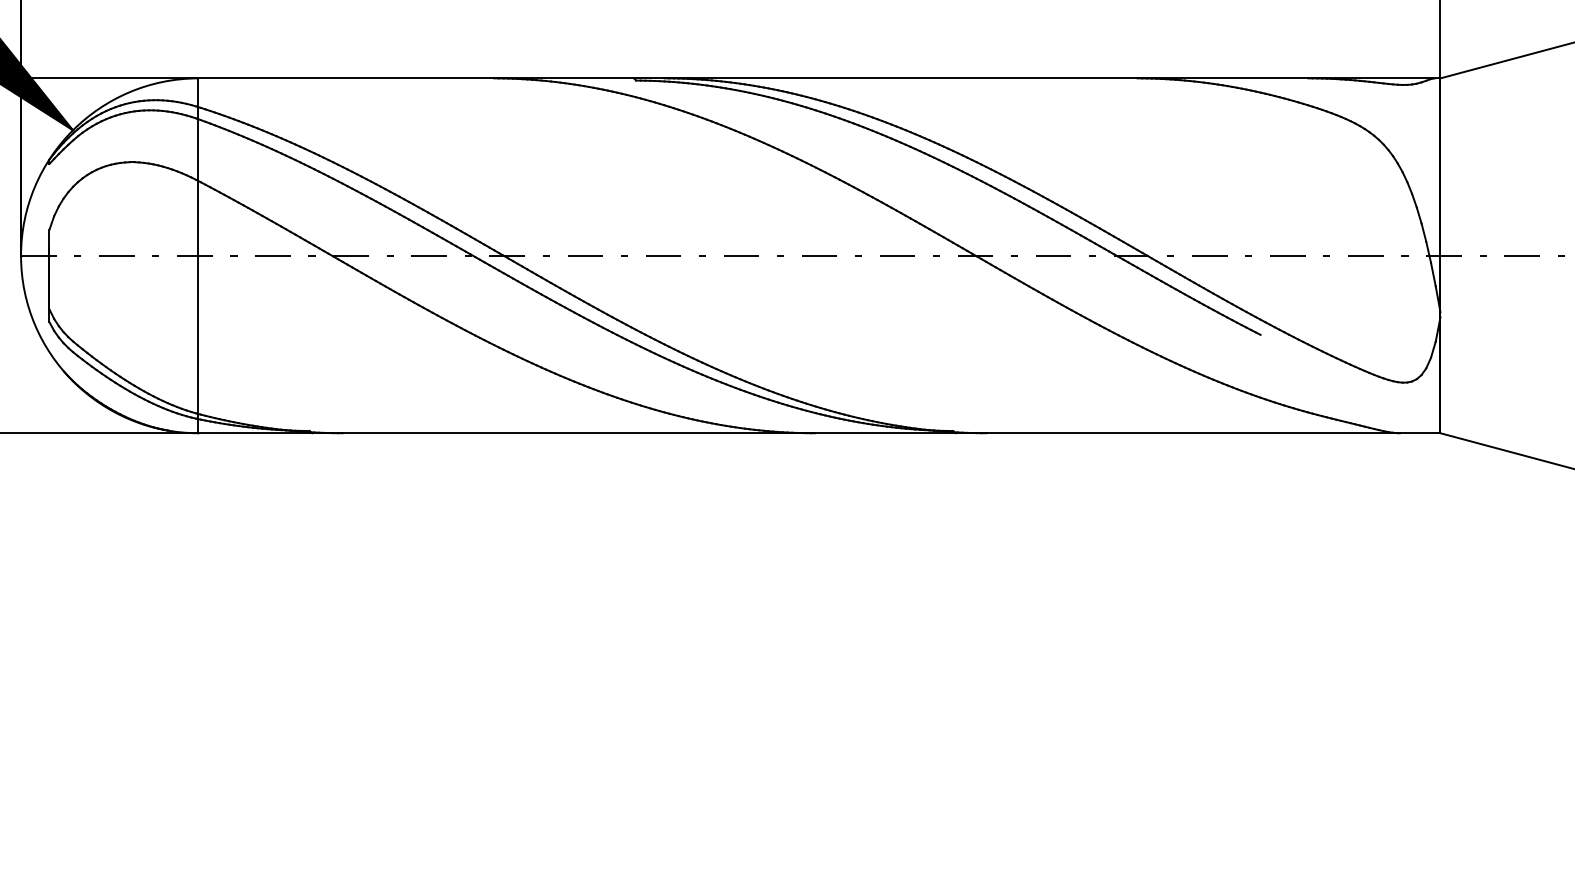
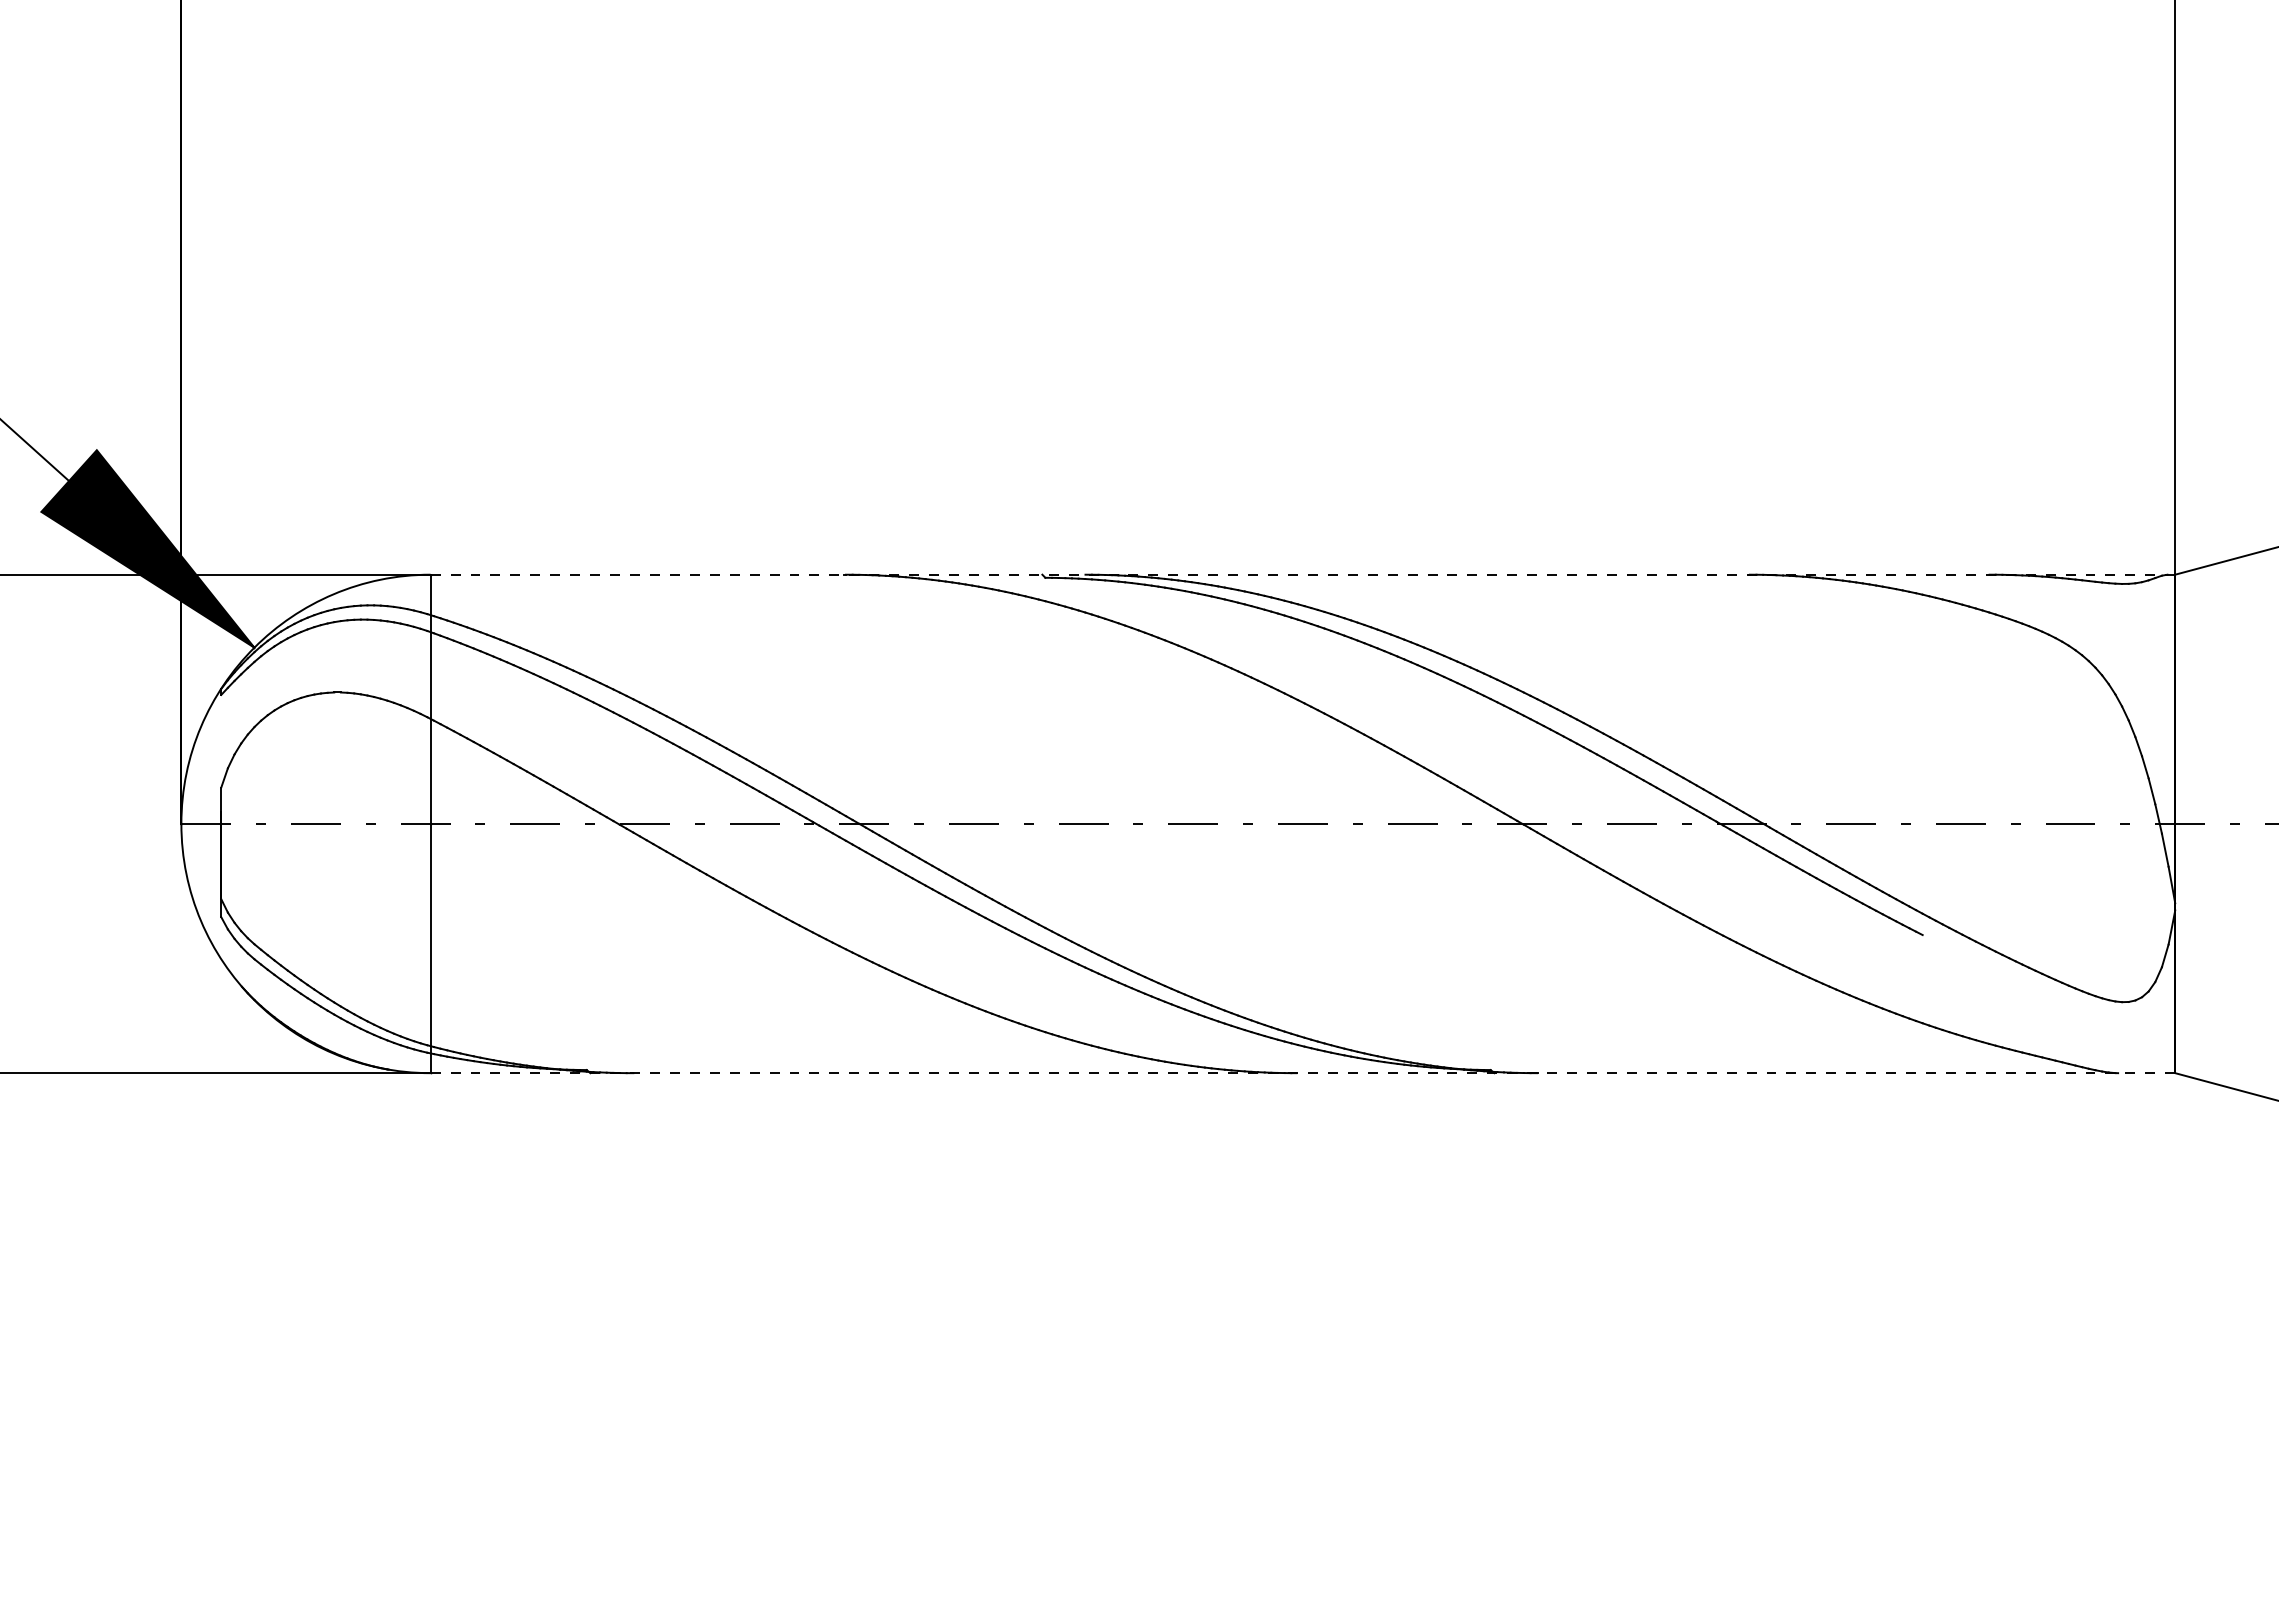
line: (819, 78) -> (1303, 574), solid -> dashed
line: (819, 433) -> (1303, 1073), solid -> dashed

